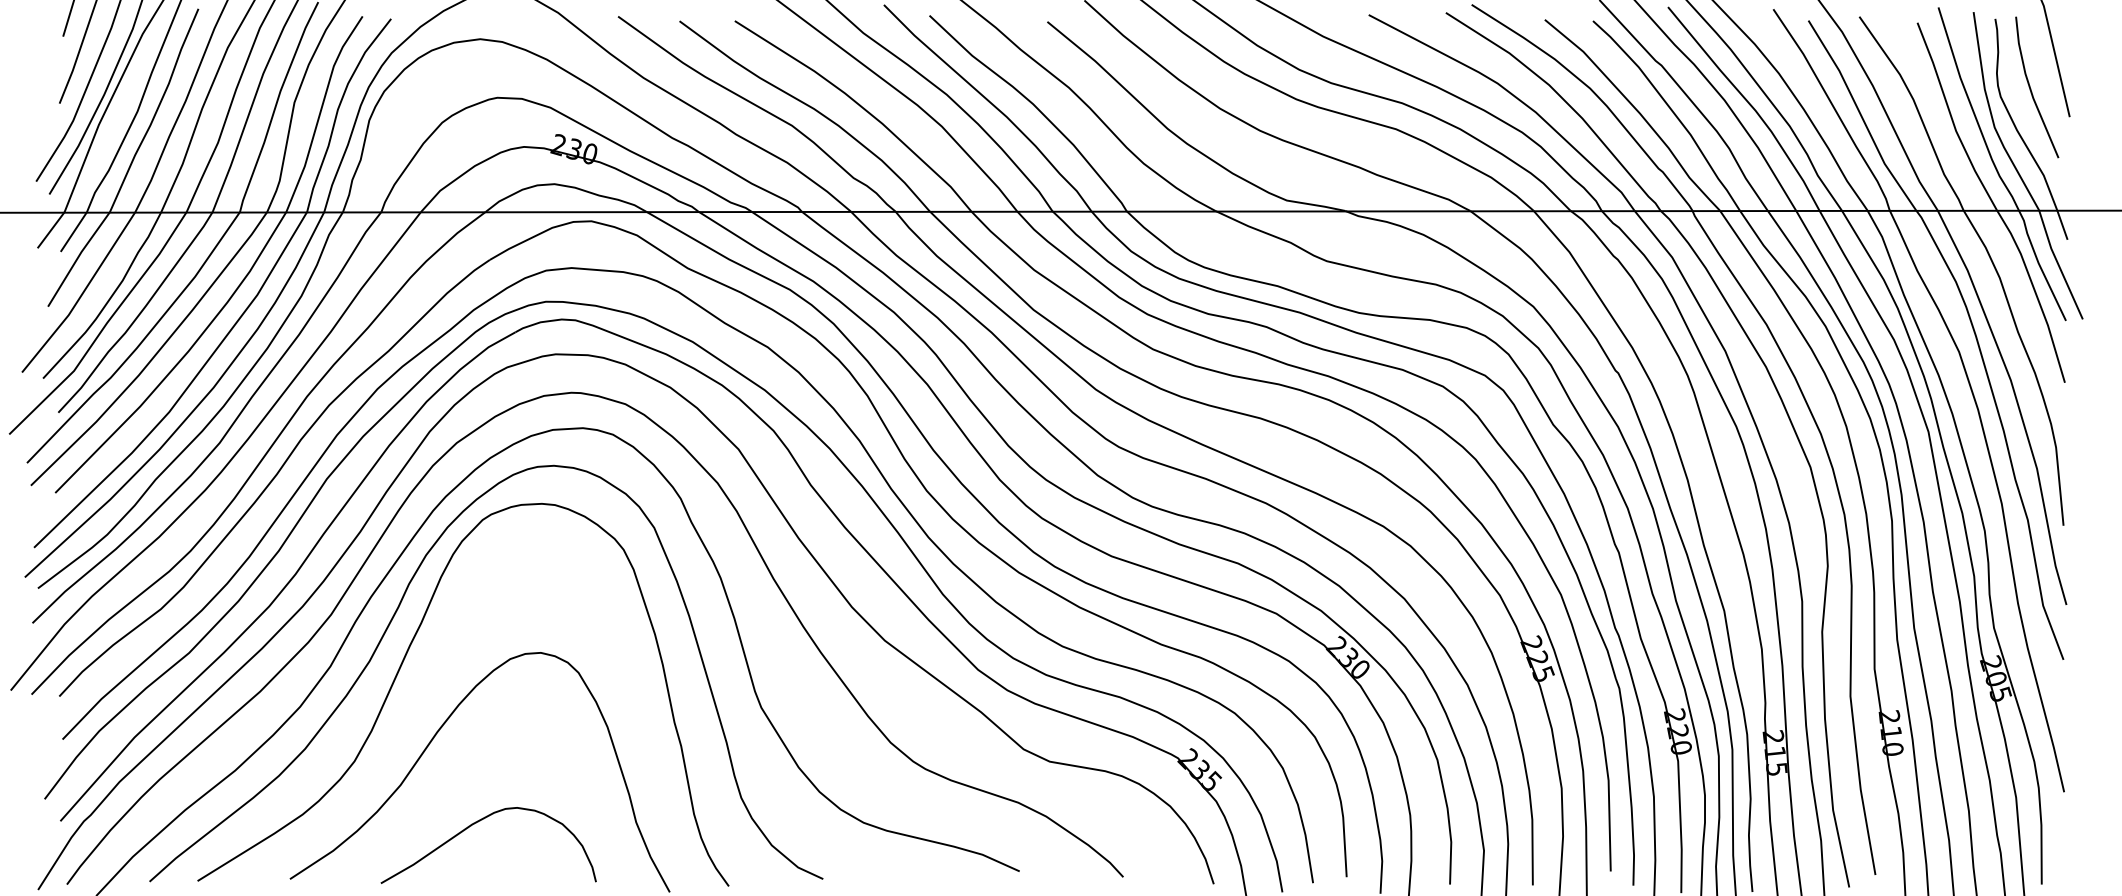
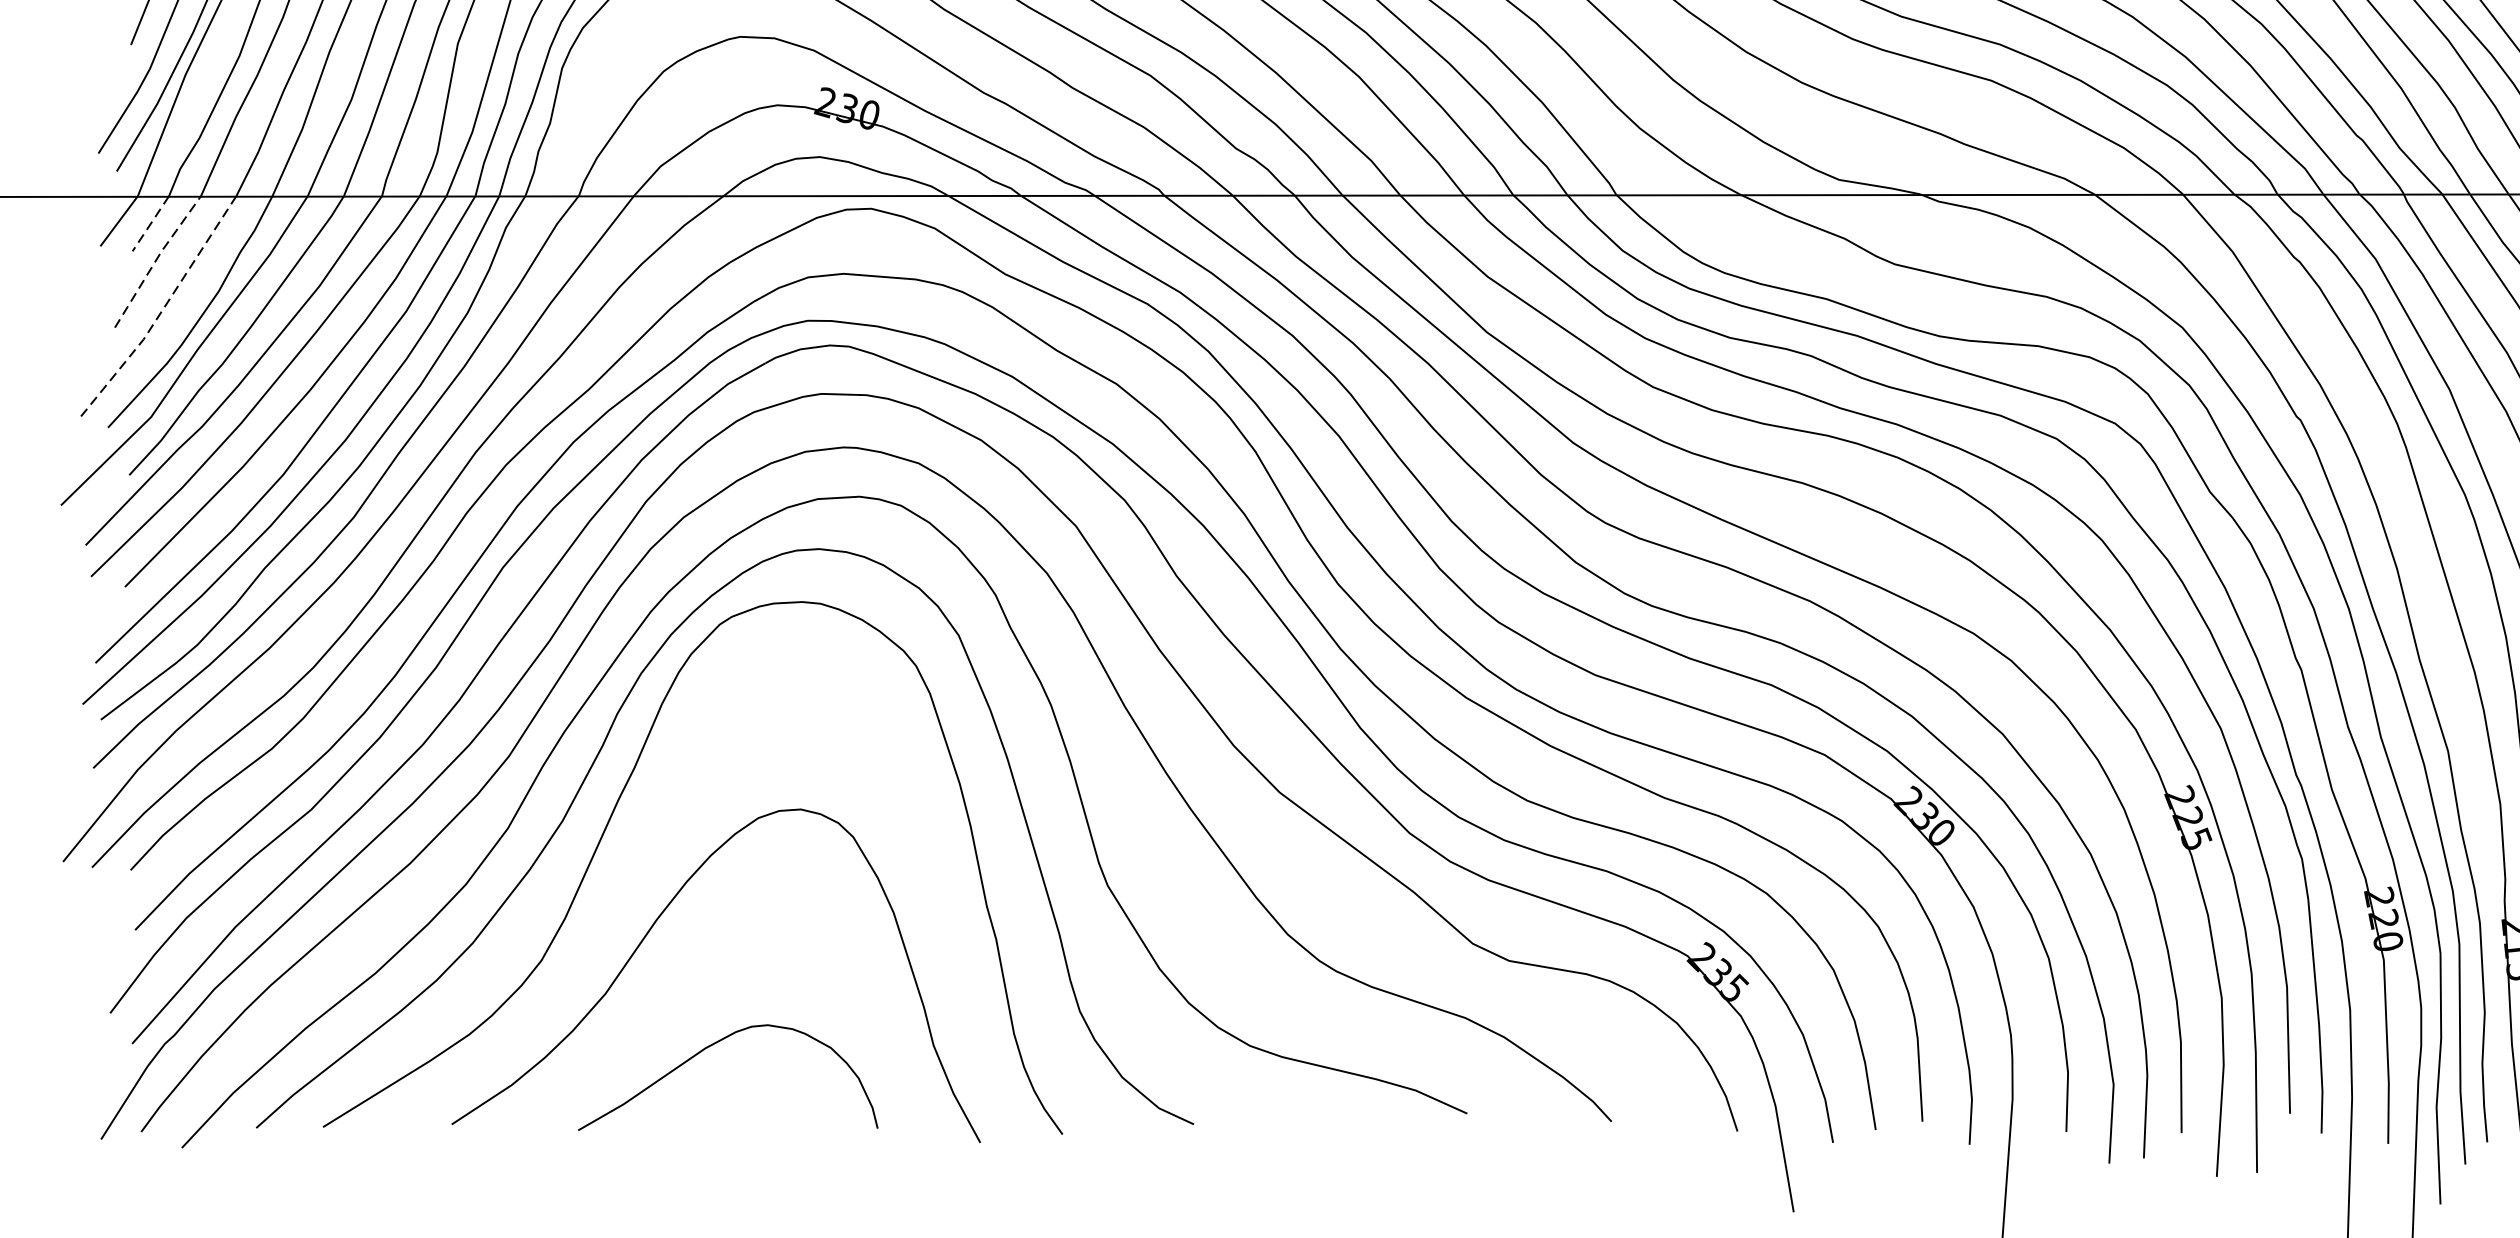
line: (73, 232) -> (150, 224), solid -> dashed
line: (78, 257) -> (157, 259), solid -> dashed
line: (81, 295) -> (161, 312), solid -> dashed

